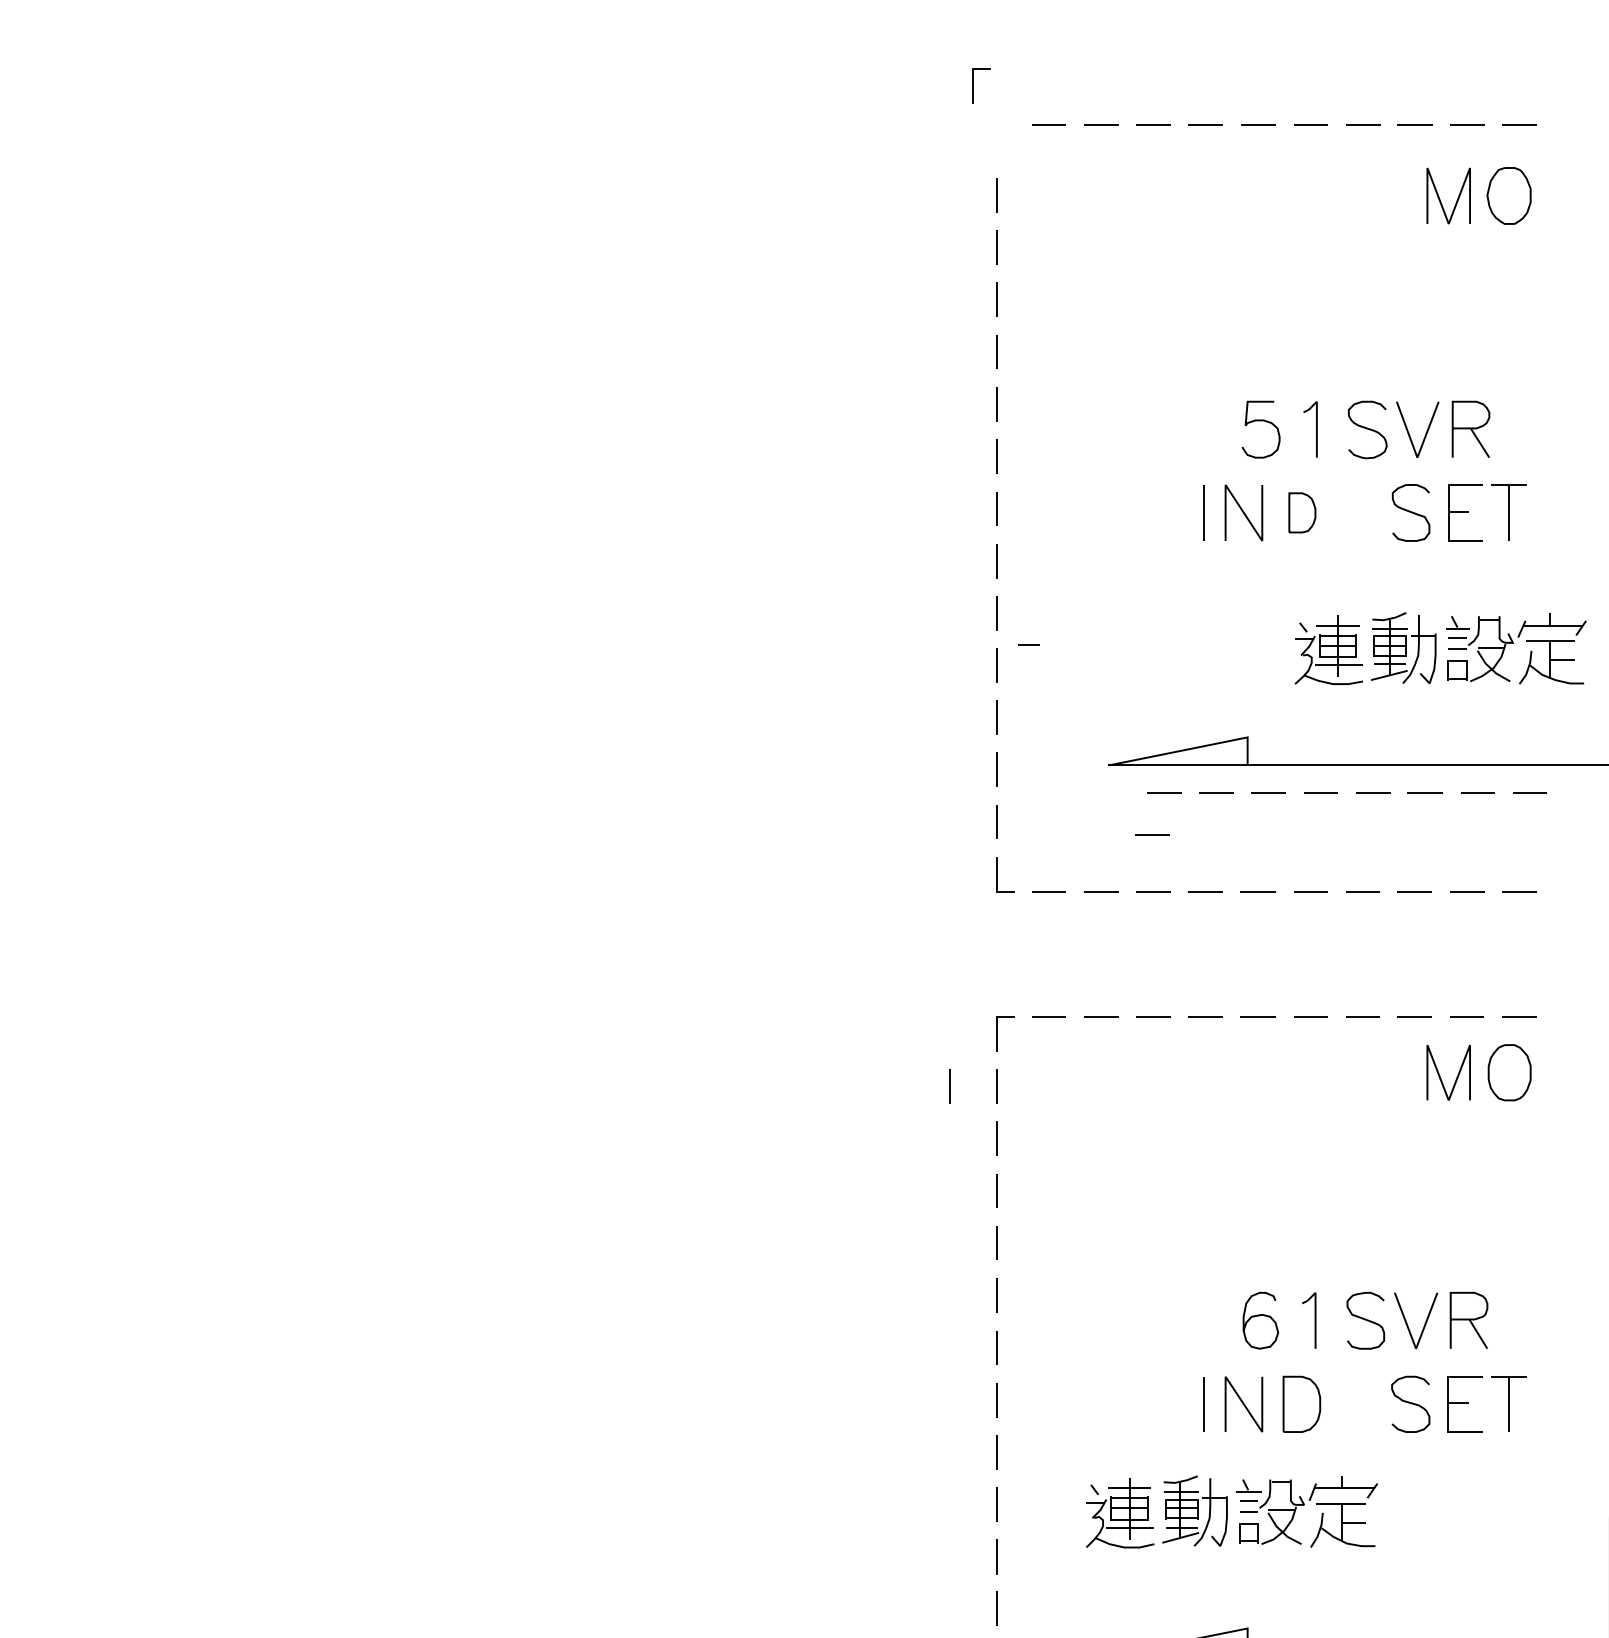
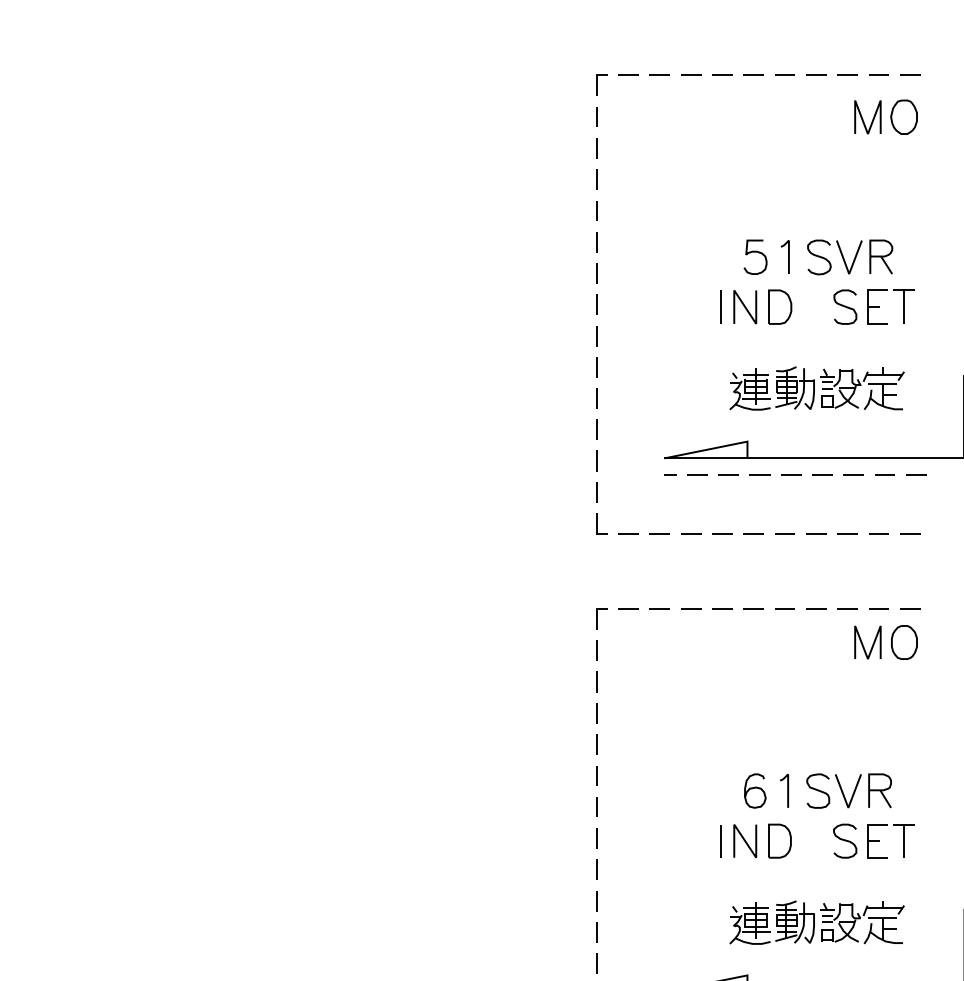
line: (973, 84) -> (597, 84), moved
part: (1302, 511) -> (780, 306), size x1.43
line: (1029, 643) -> (670, 474), moved
part: (1439, 648) -> (816, 388), moved
line: (1152, 834) -> (690, 499), removed
line: (948, 1086) -> (568, 650), removed
part: (1231, 1511) -> (816, 922), moved

